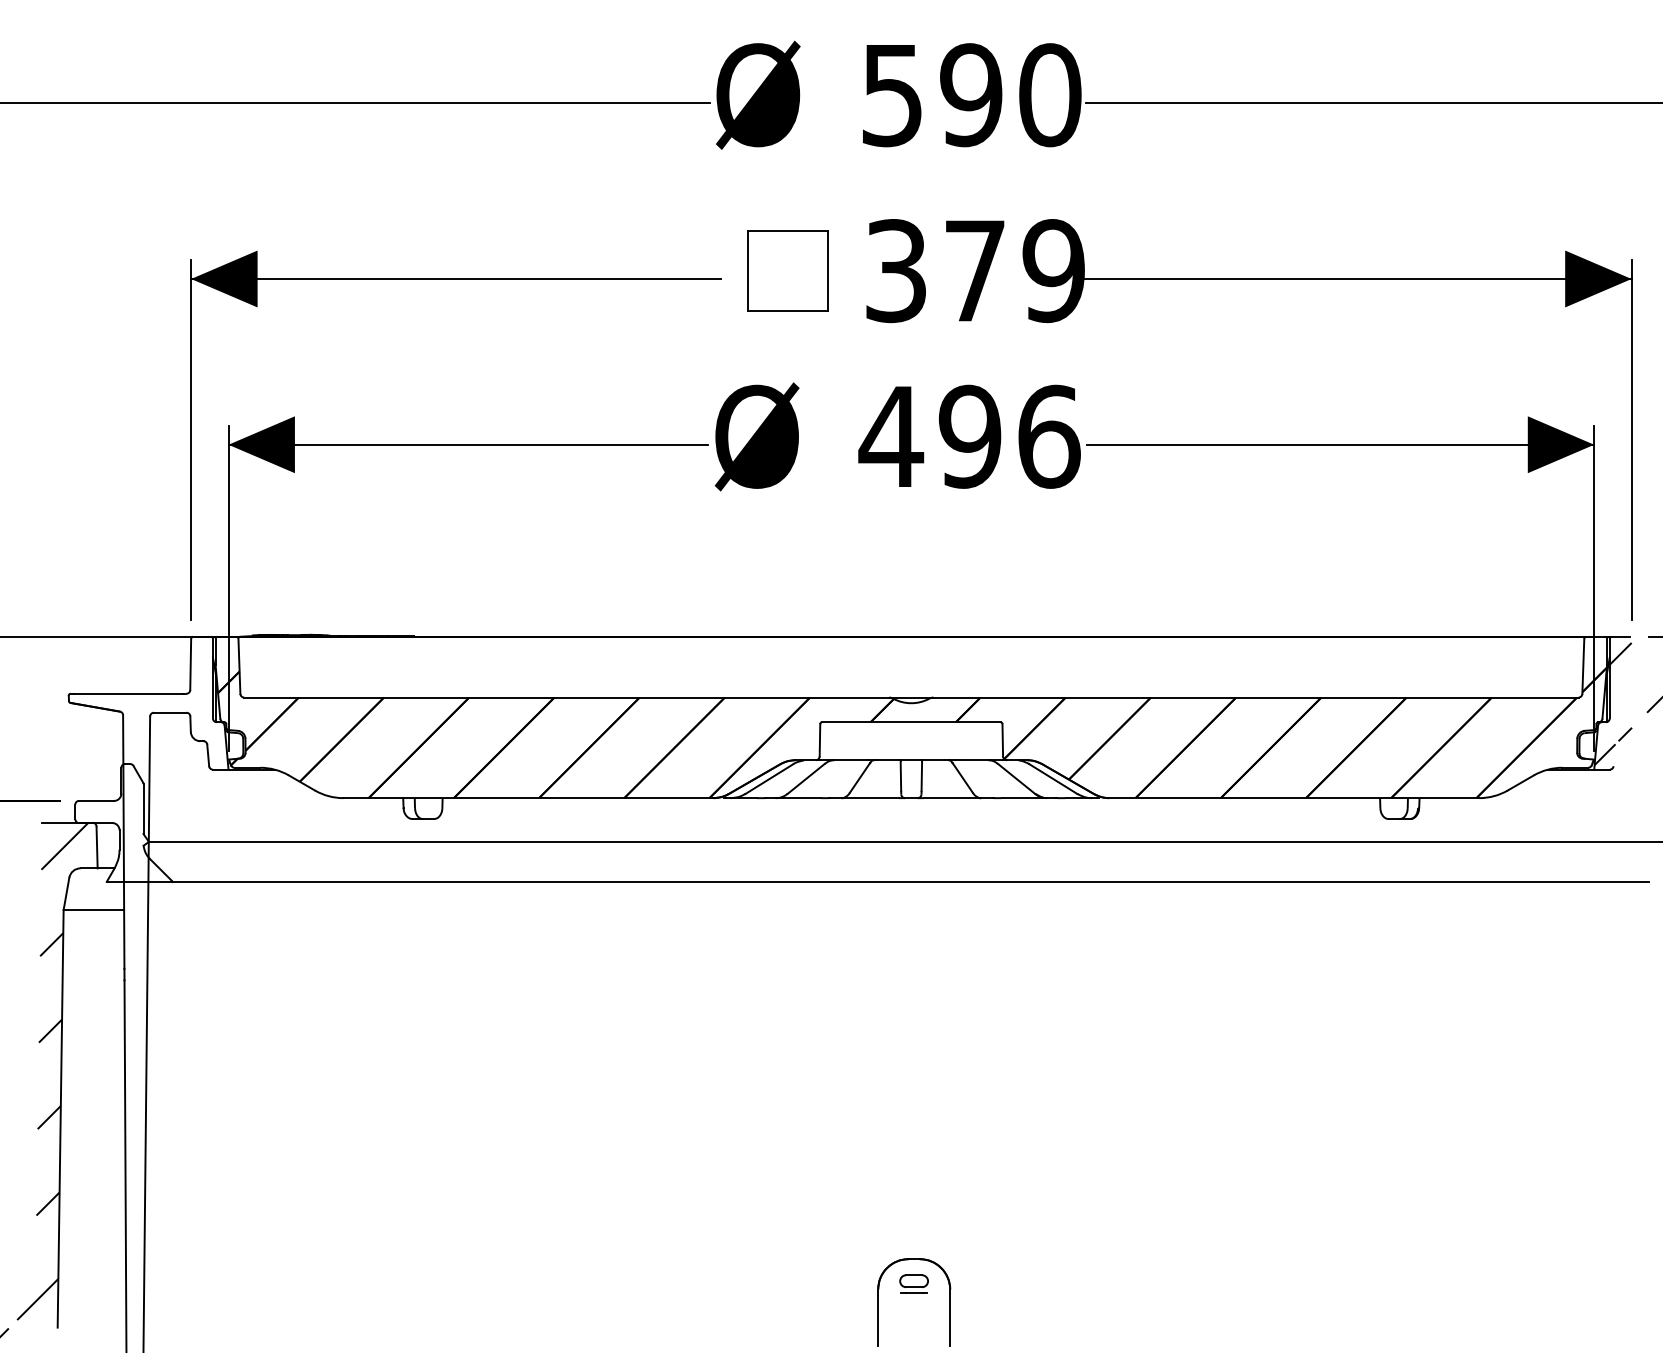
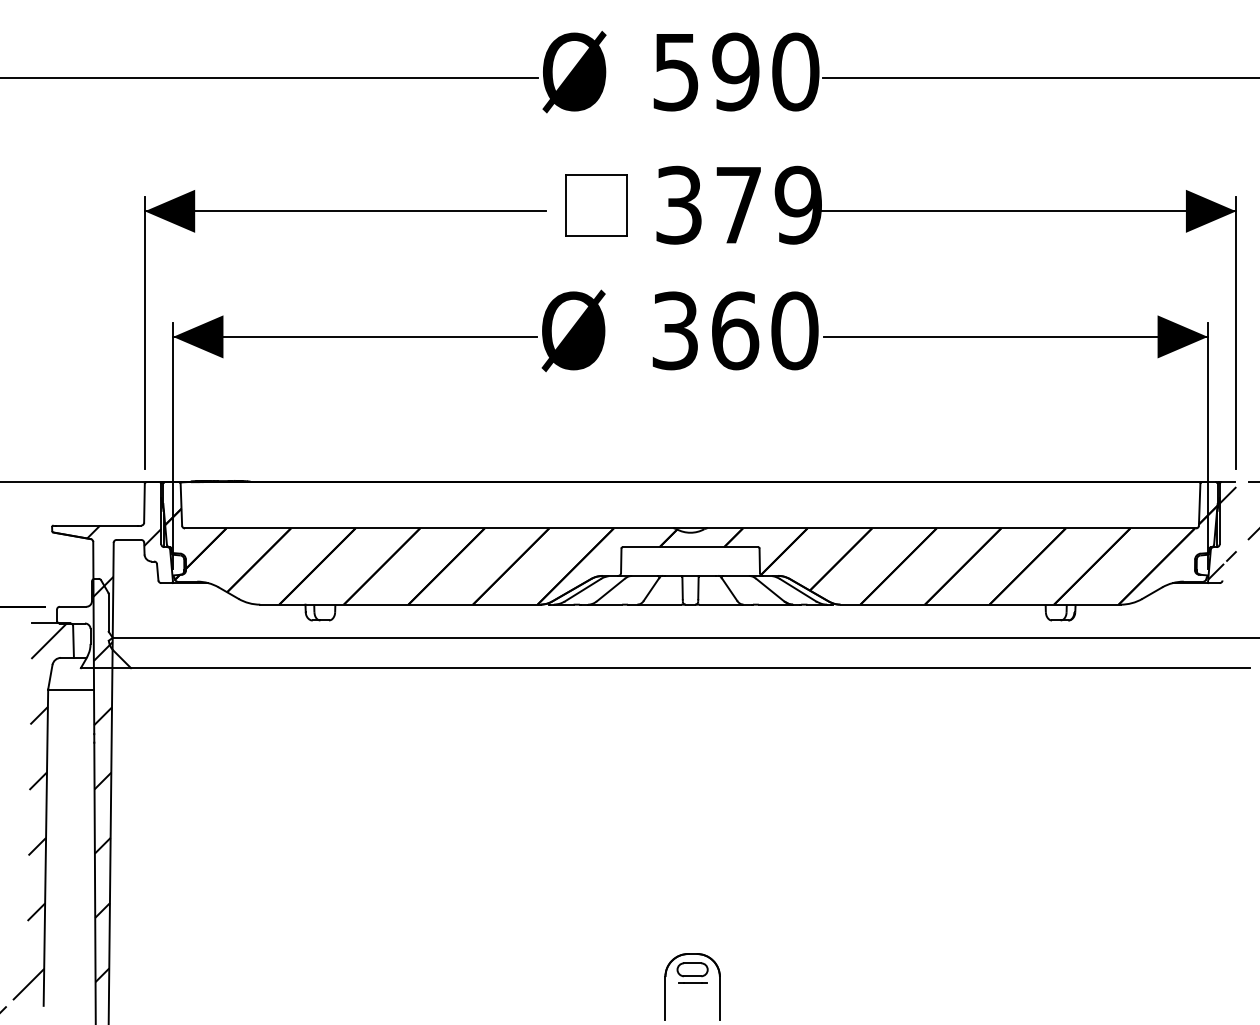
text: (969, 436) -> (734, 330), 496 -> 360
hatch: (171, 994) -> (129, 753), added
part: (913, 1283) -> (692, 972), size x1.43

